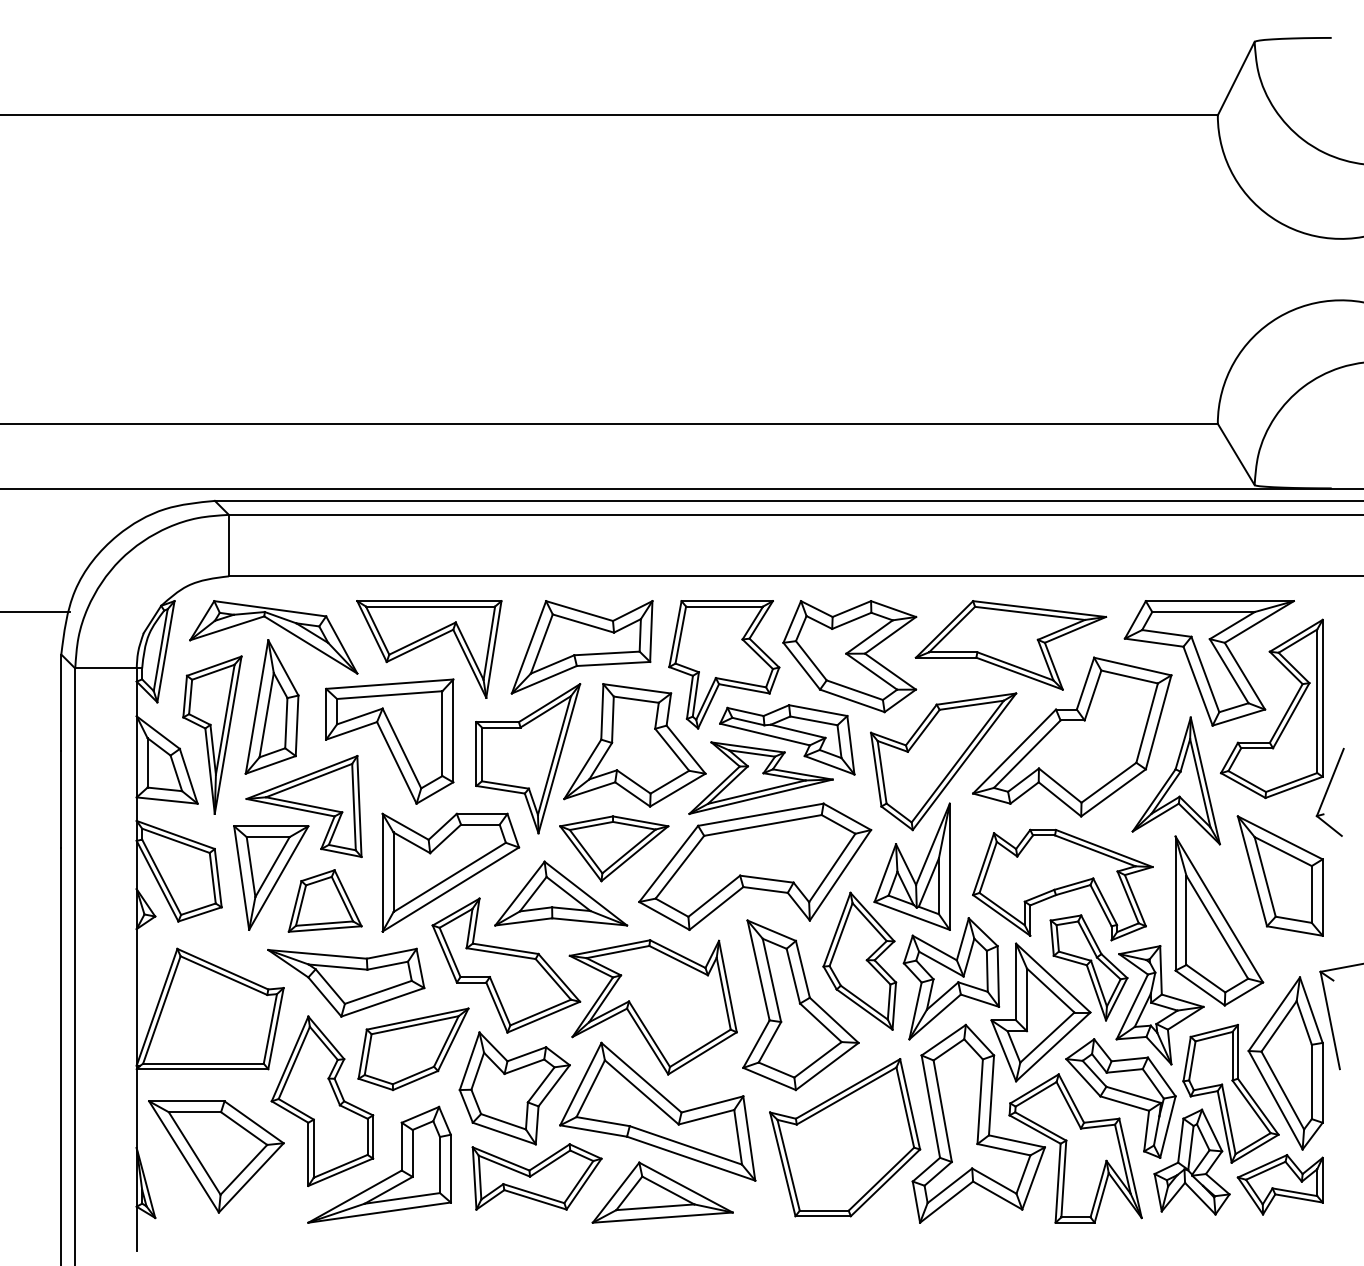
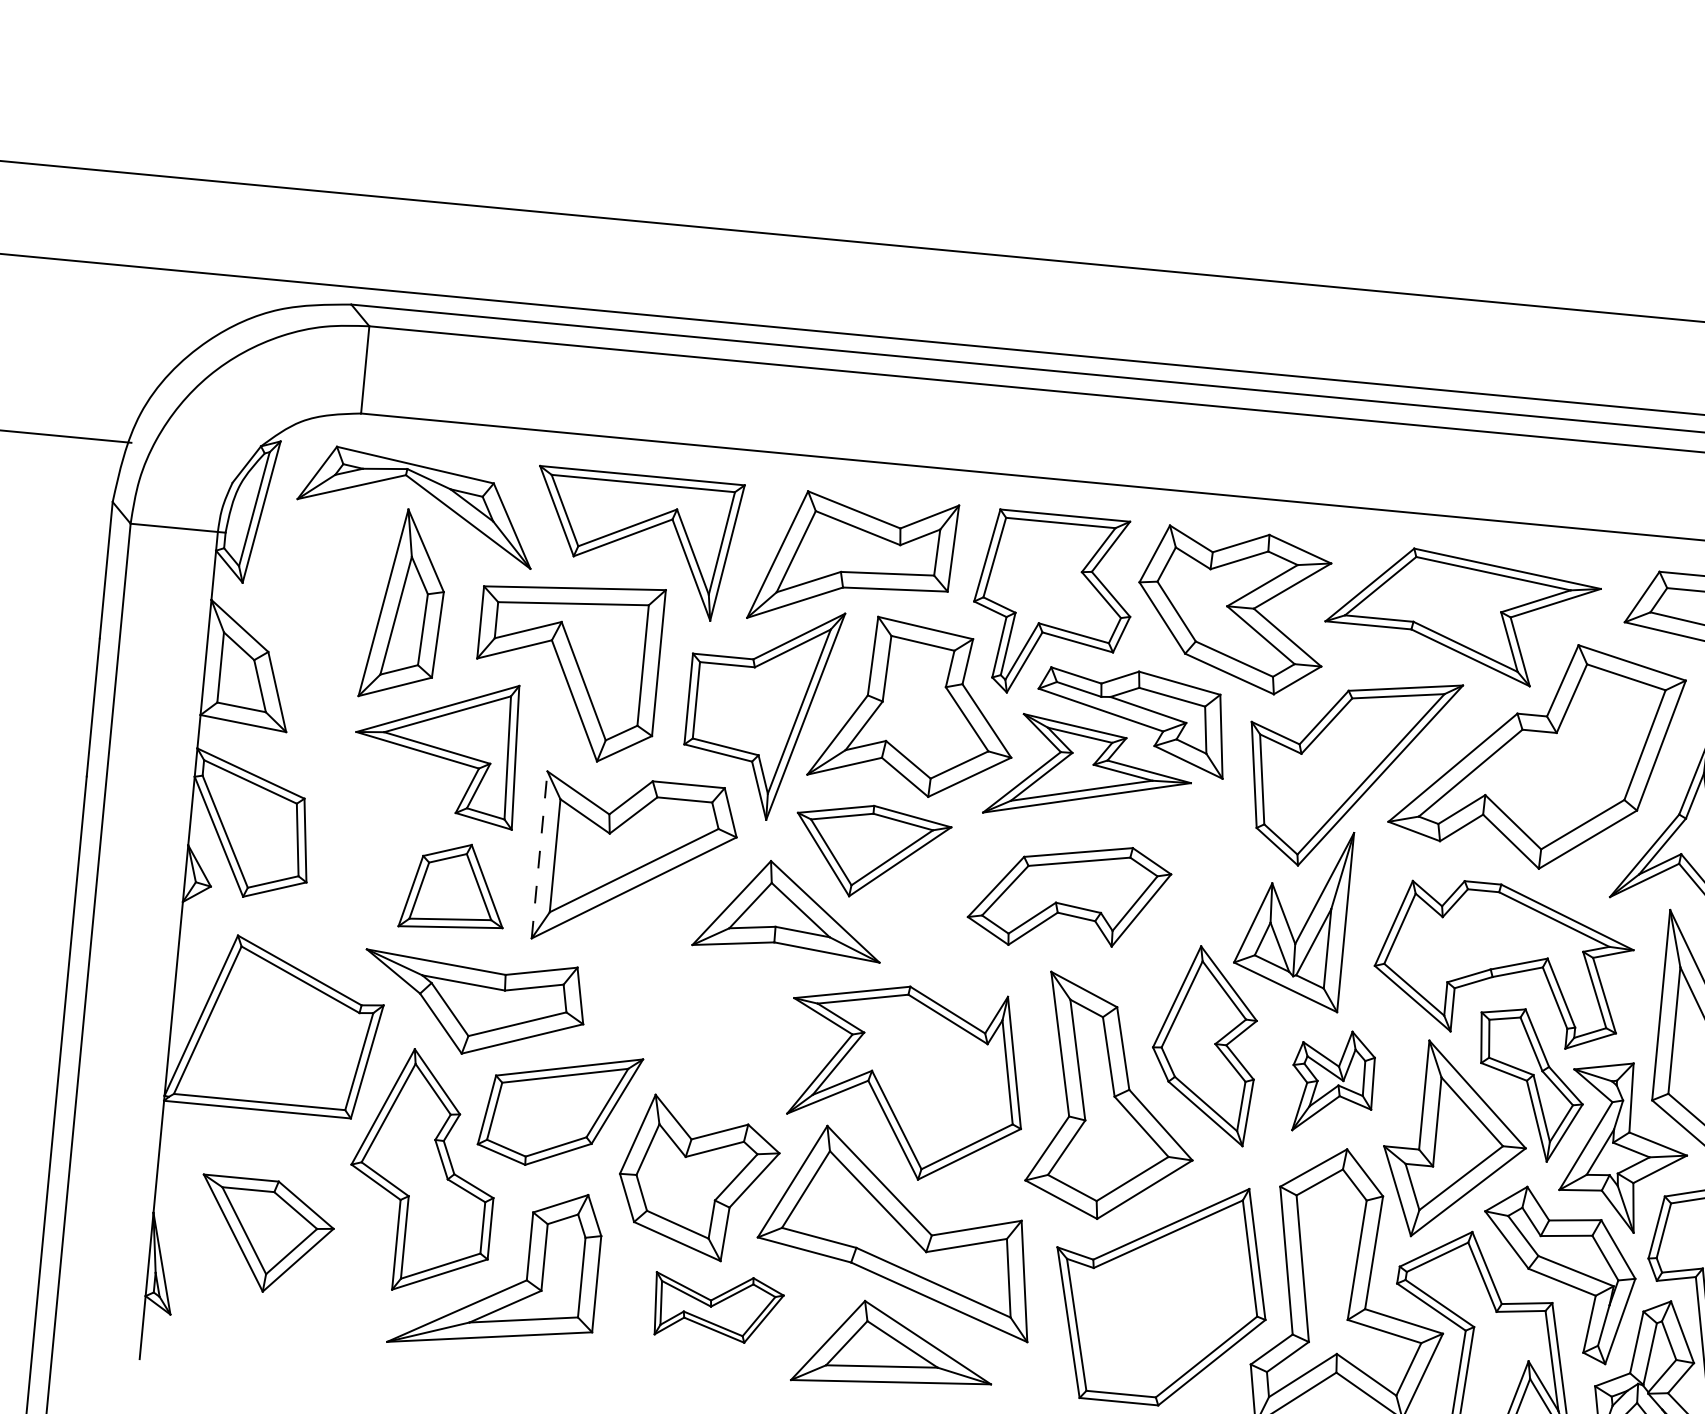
part: (212, 734) -> (316, 635), removed
part: (755, 866) -> (1069, 896), size x0.6
line: (382, 872) -> (539, 854), solid -> dashed
part: (271, 877) -> (381, 846), removed
part: (506, 965) -> (702, 1003), removed
part: (951, 978) -> (1332, 1081), size x0.6
part: (216, 1156) -> (265, 1235), size x0.7
part: (536, 1176) -> (717, 1306), size x0.7

